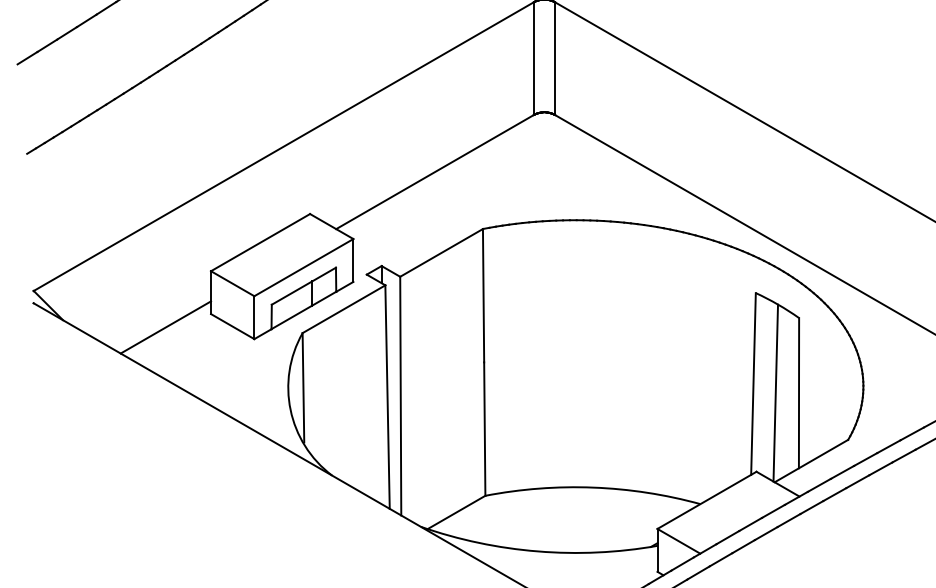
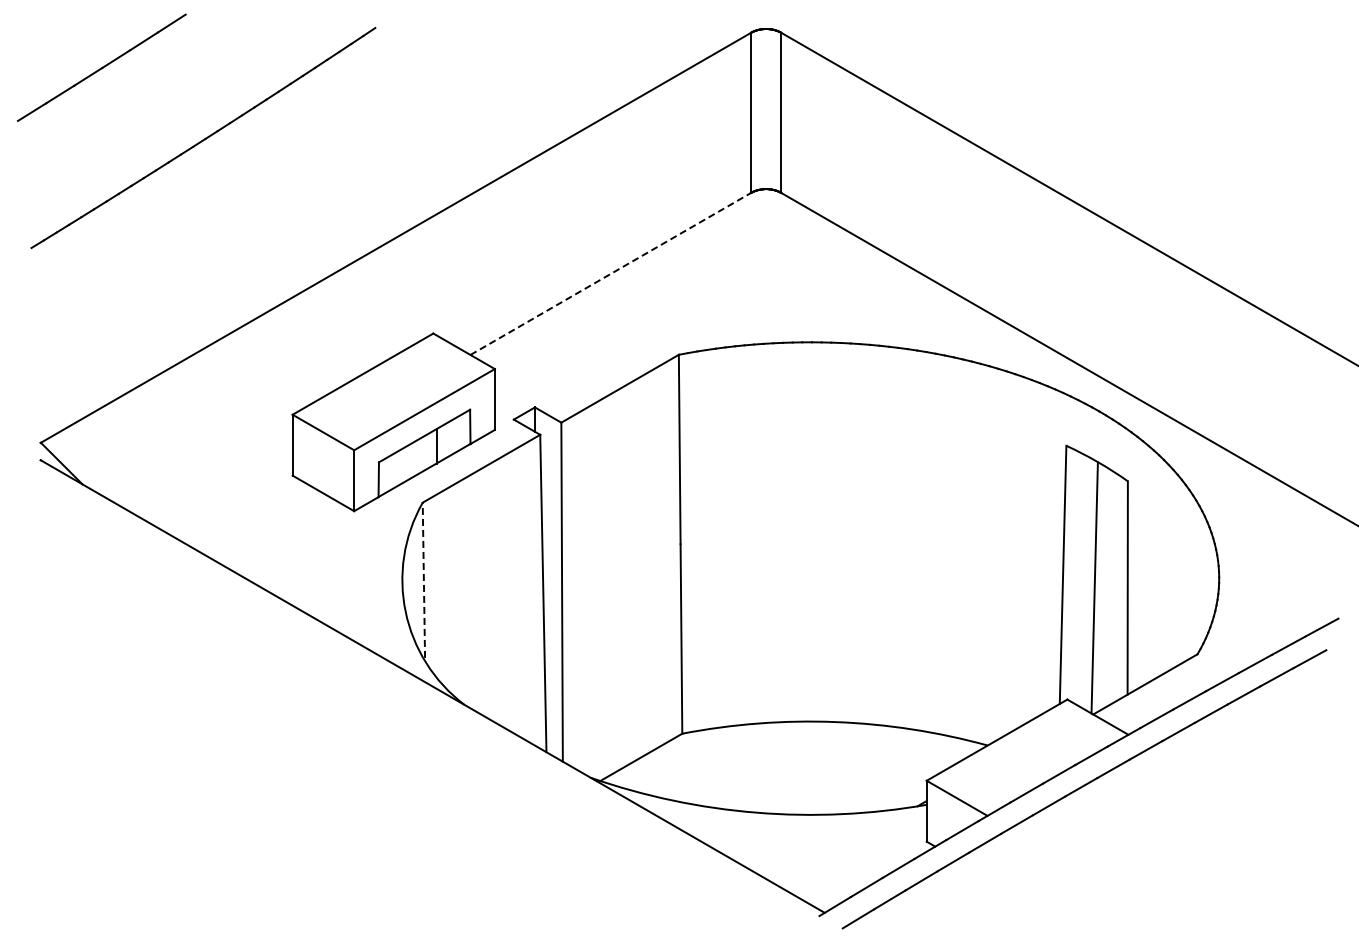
line: (434, 171) -> (610, 273), solid -> dashed
line: (165, 327) -> (228, 494), removed
line: (303, 387) -> (423, 580), solid -> dashed

